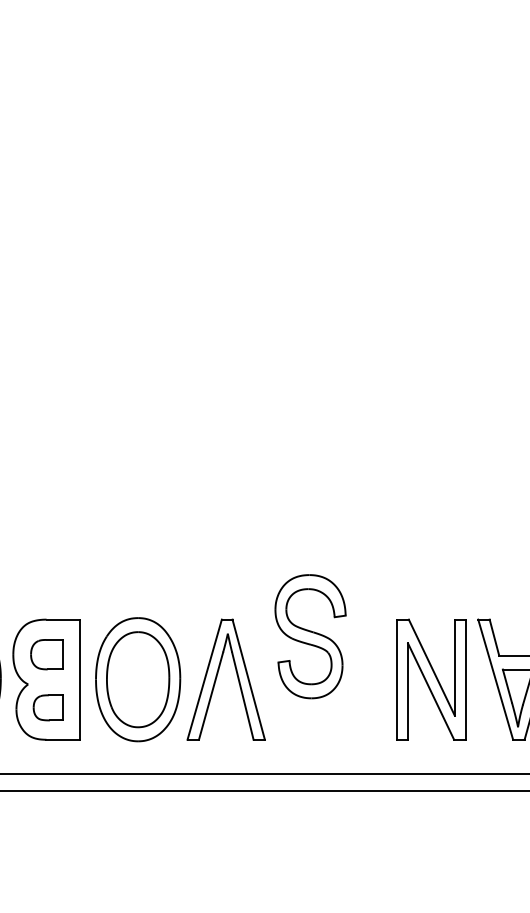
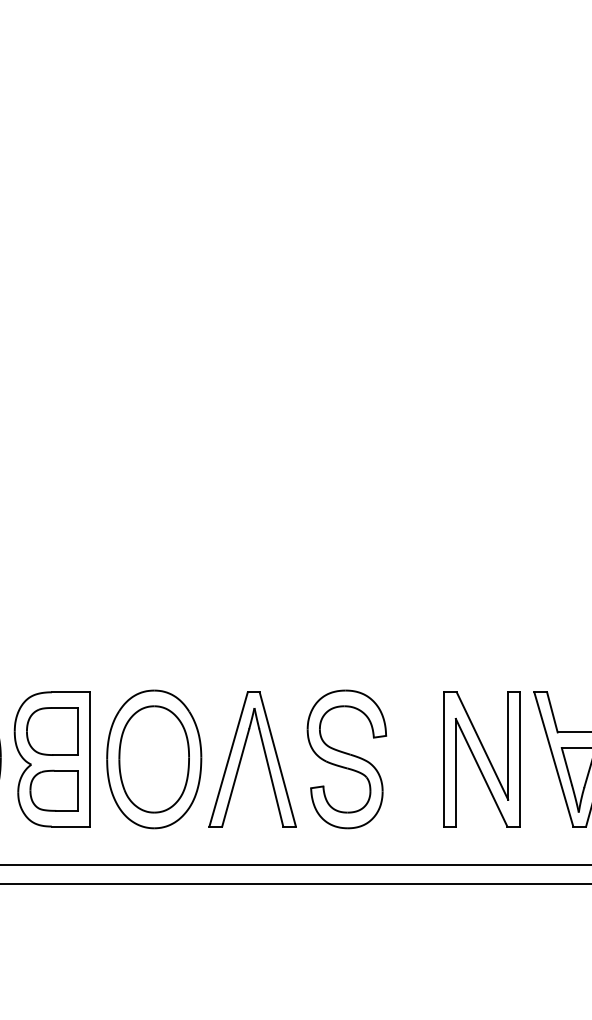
part: (310, 636) -> (346, 759), moved
part: (46, 654) -> (51, 731), size x1.43
part: (48, 707) -> (54, 790), size x1.43

